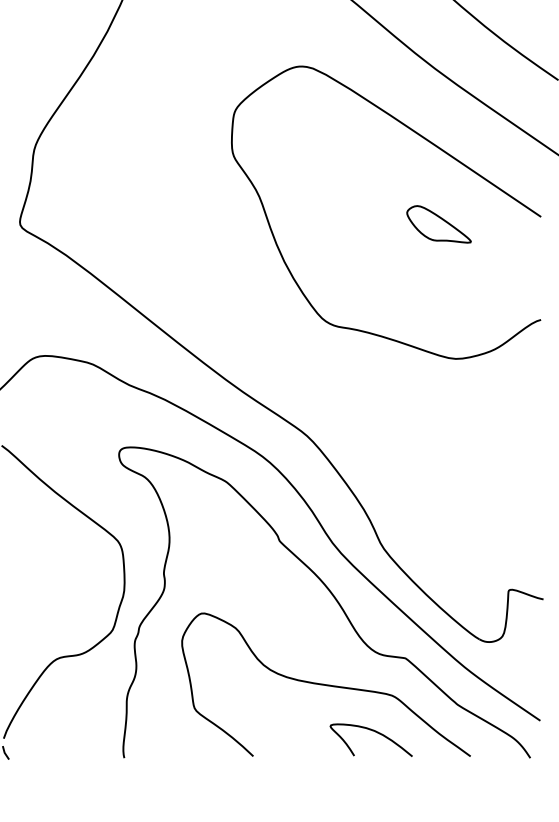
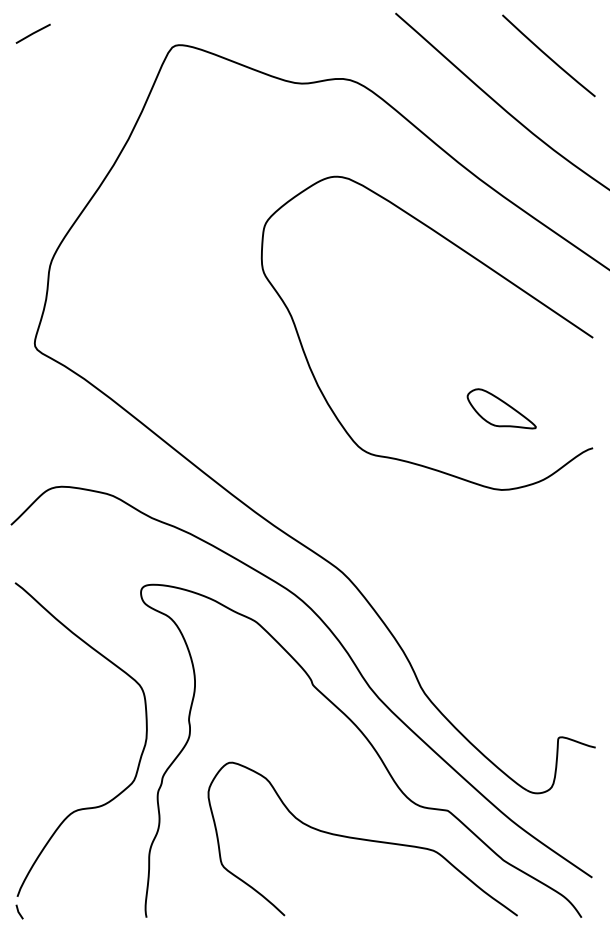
part: (438, 224) -> (501, 408), moved
curve: (373, 731) -> (413, 889), removed

